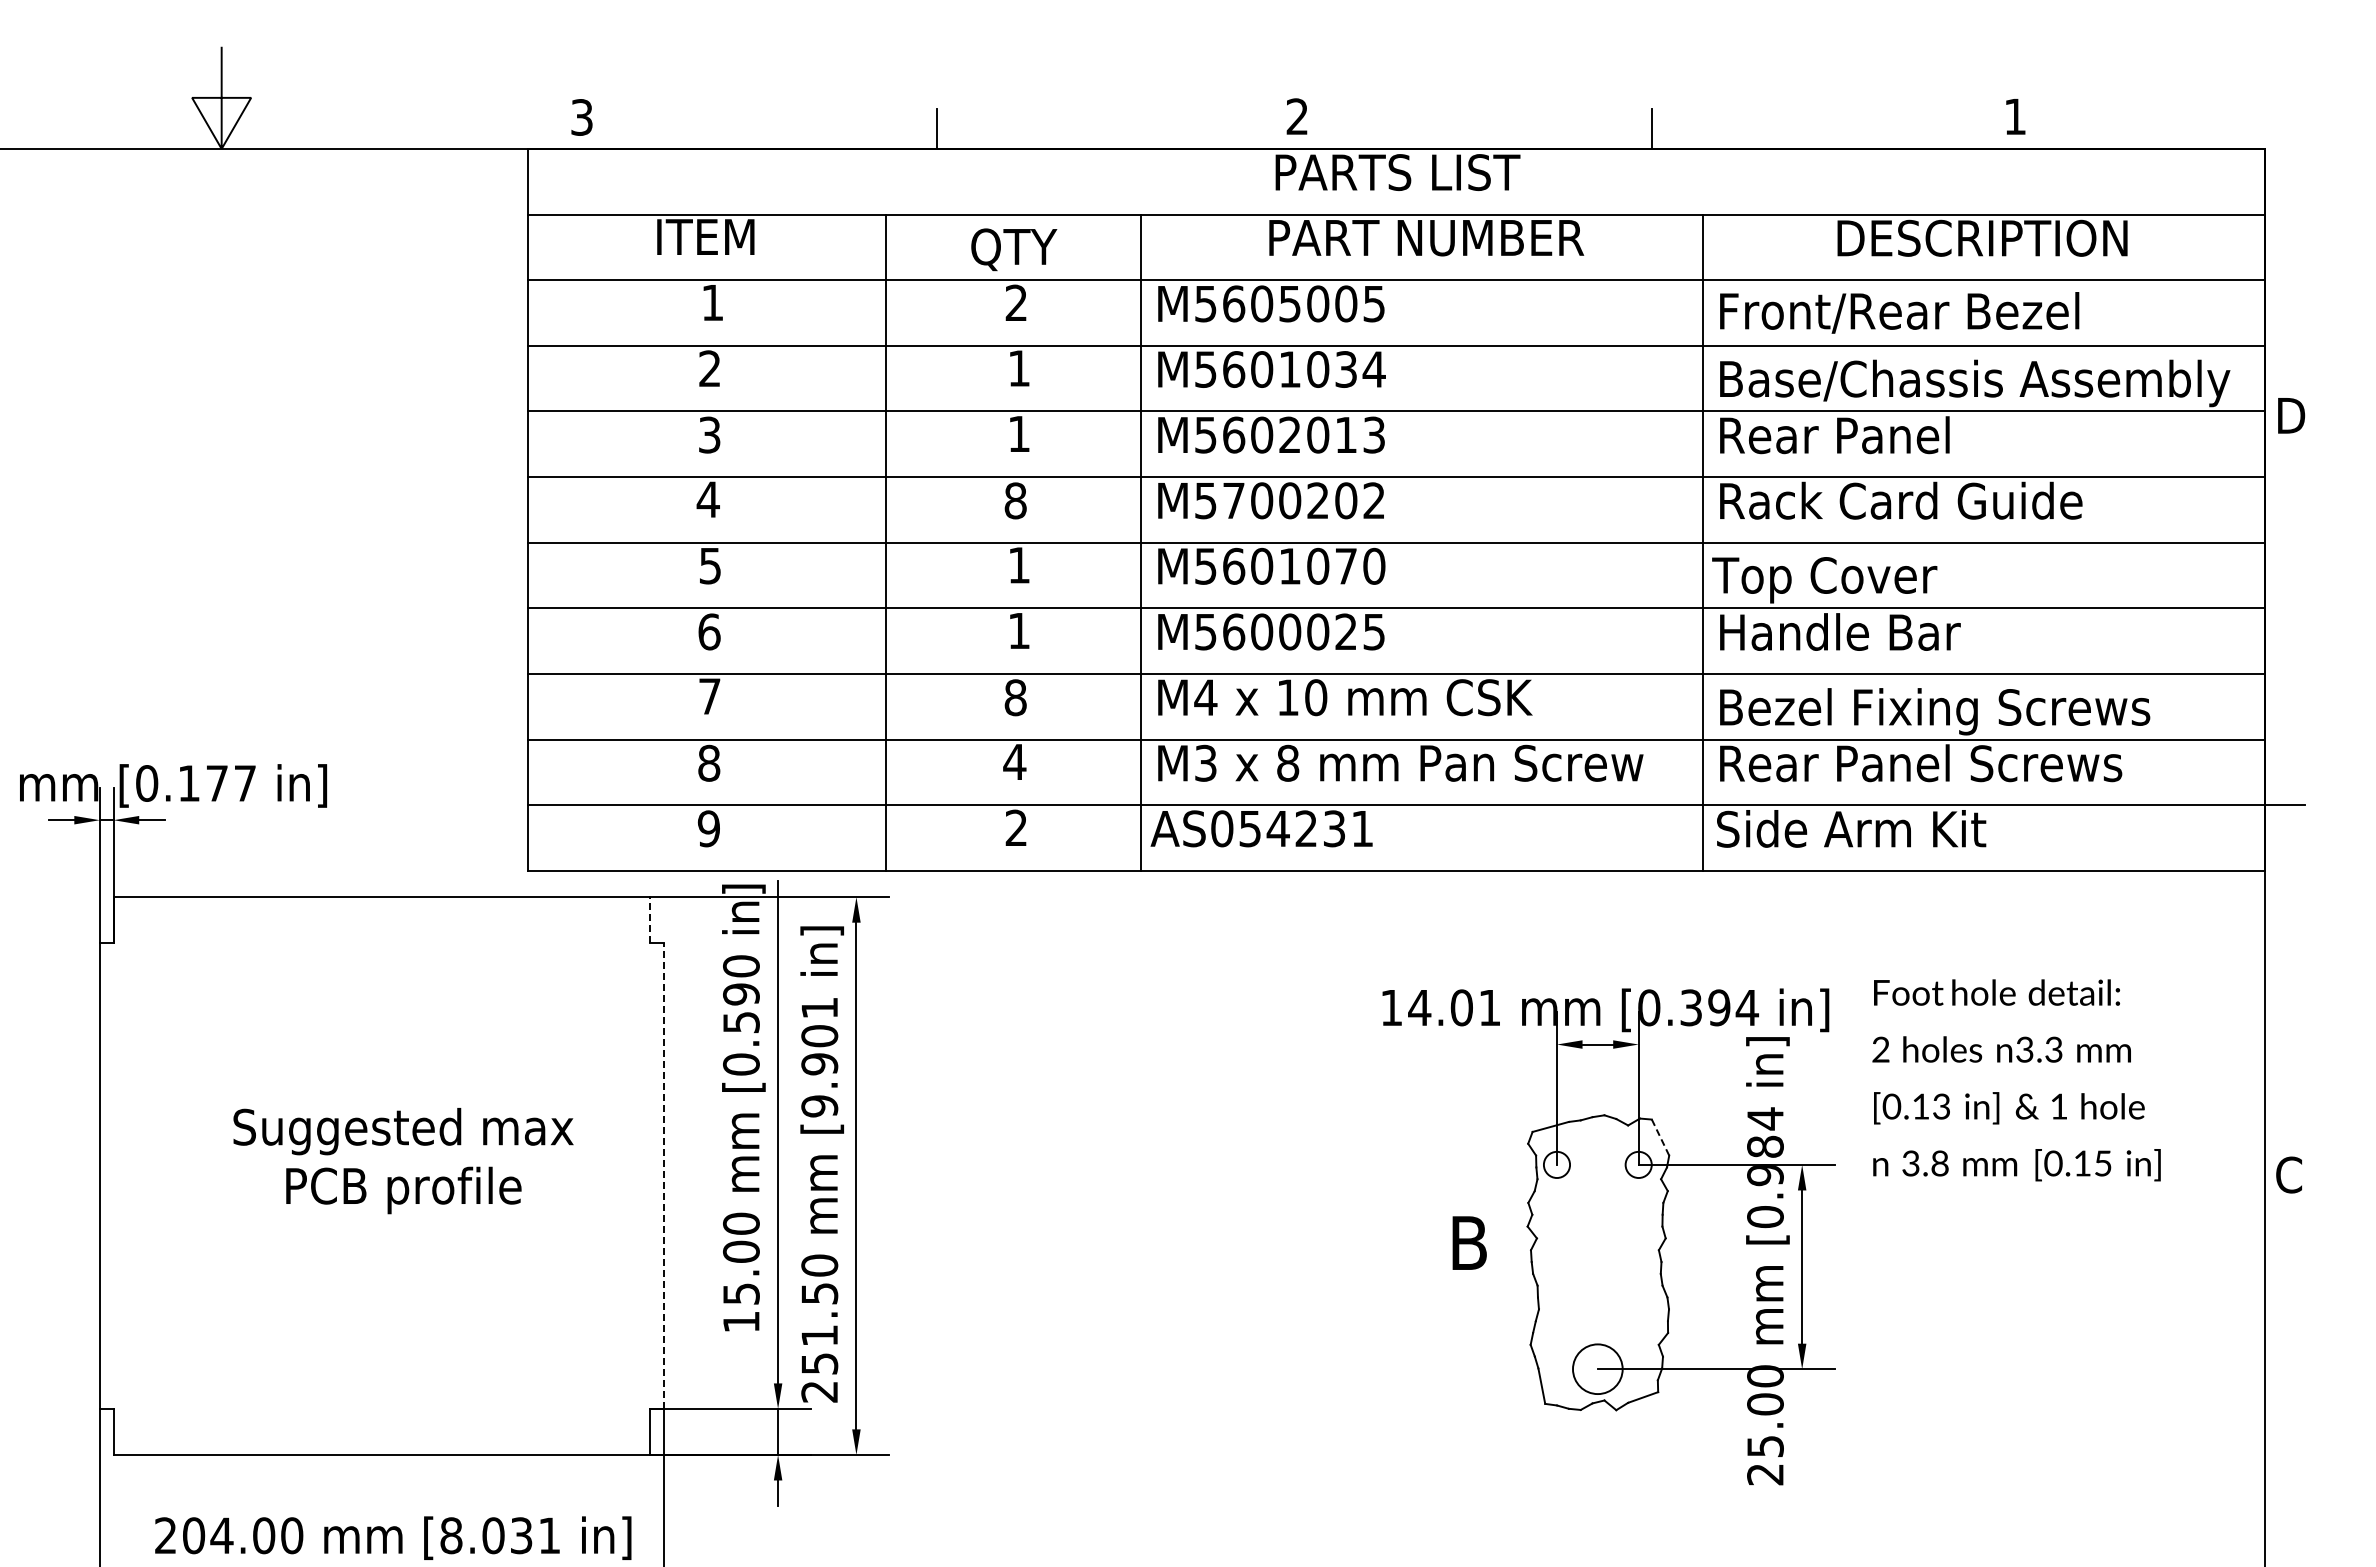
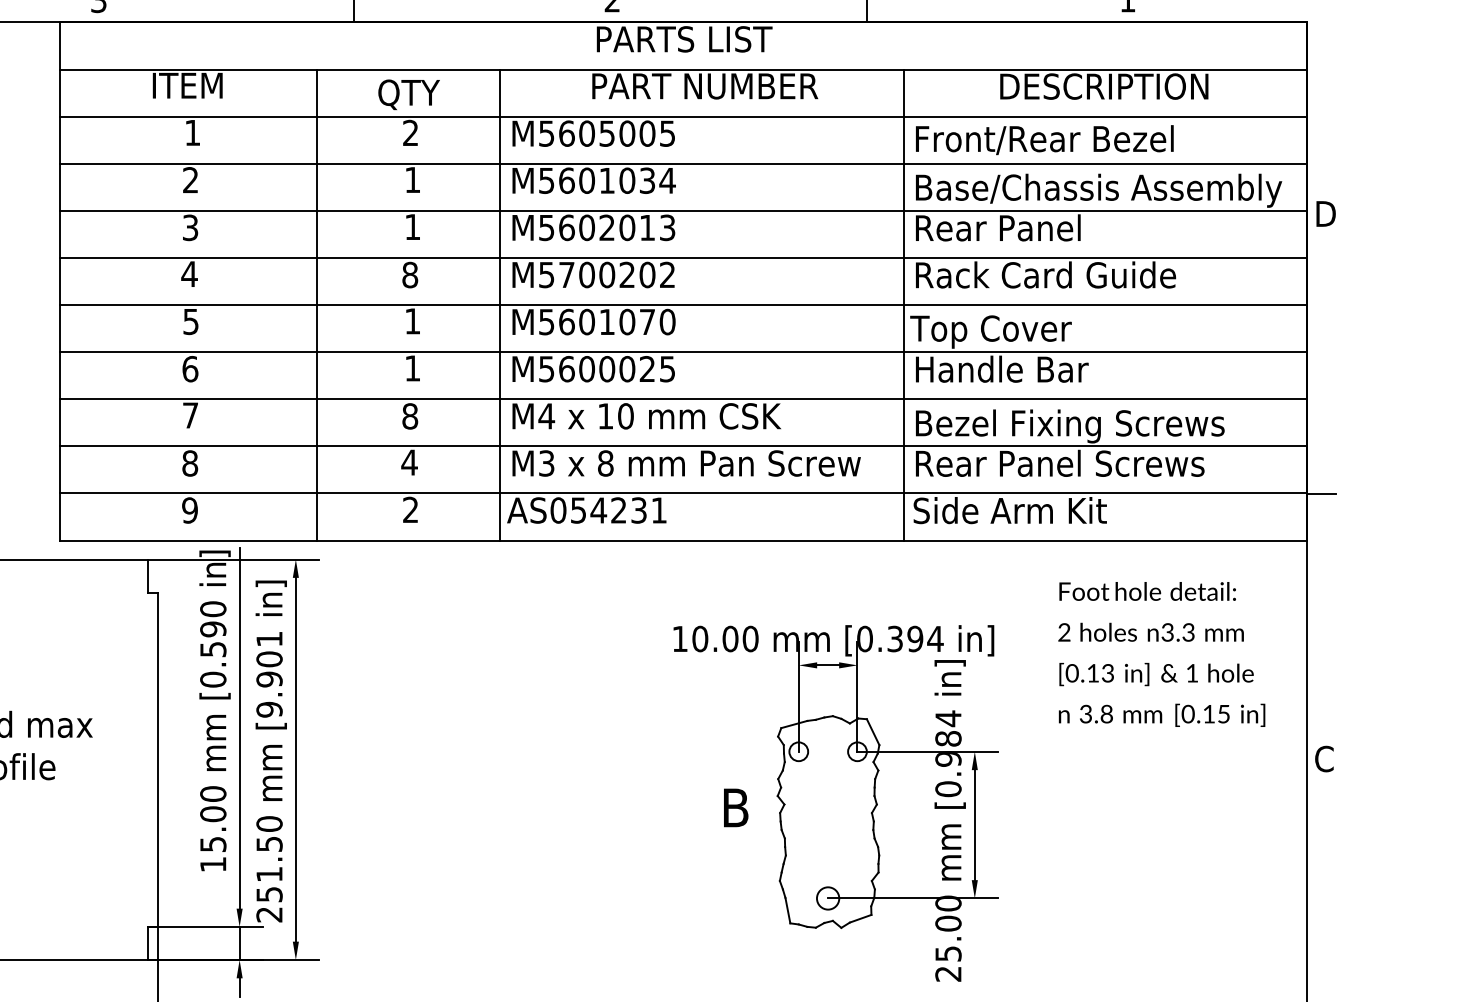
line: (650, 920) -> (148, 576), dashed -> solid
text: (1454, 1007) -> (725, 638), 14.01 -> 10.00
text: (2016, 1080) -> (1161, 654), moved
line: (1660, 1138) -> (873, 732), dashed -> solid
line: (663, 1176) -> (157, 760), dashed -> solid
circle: (1597, 1368) -> (827, 897), size x0.62

